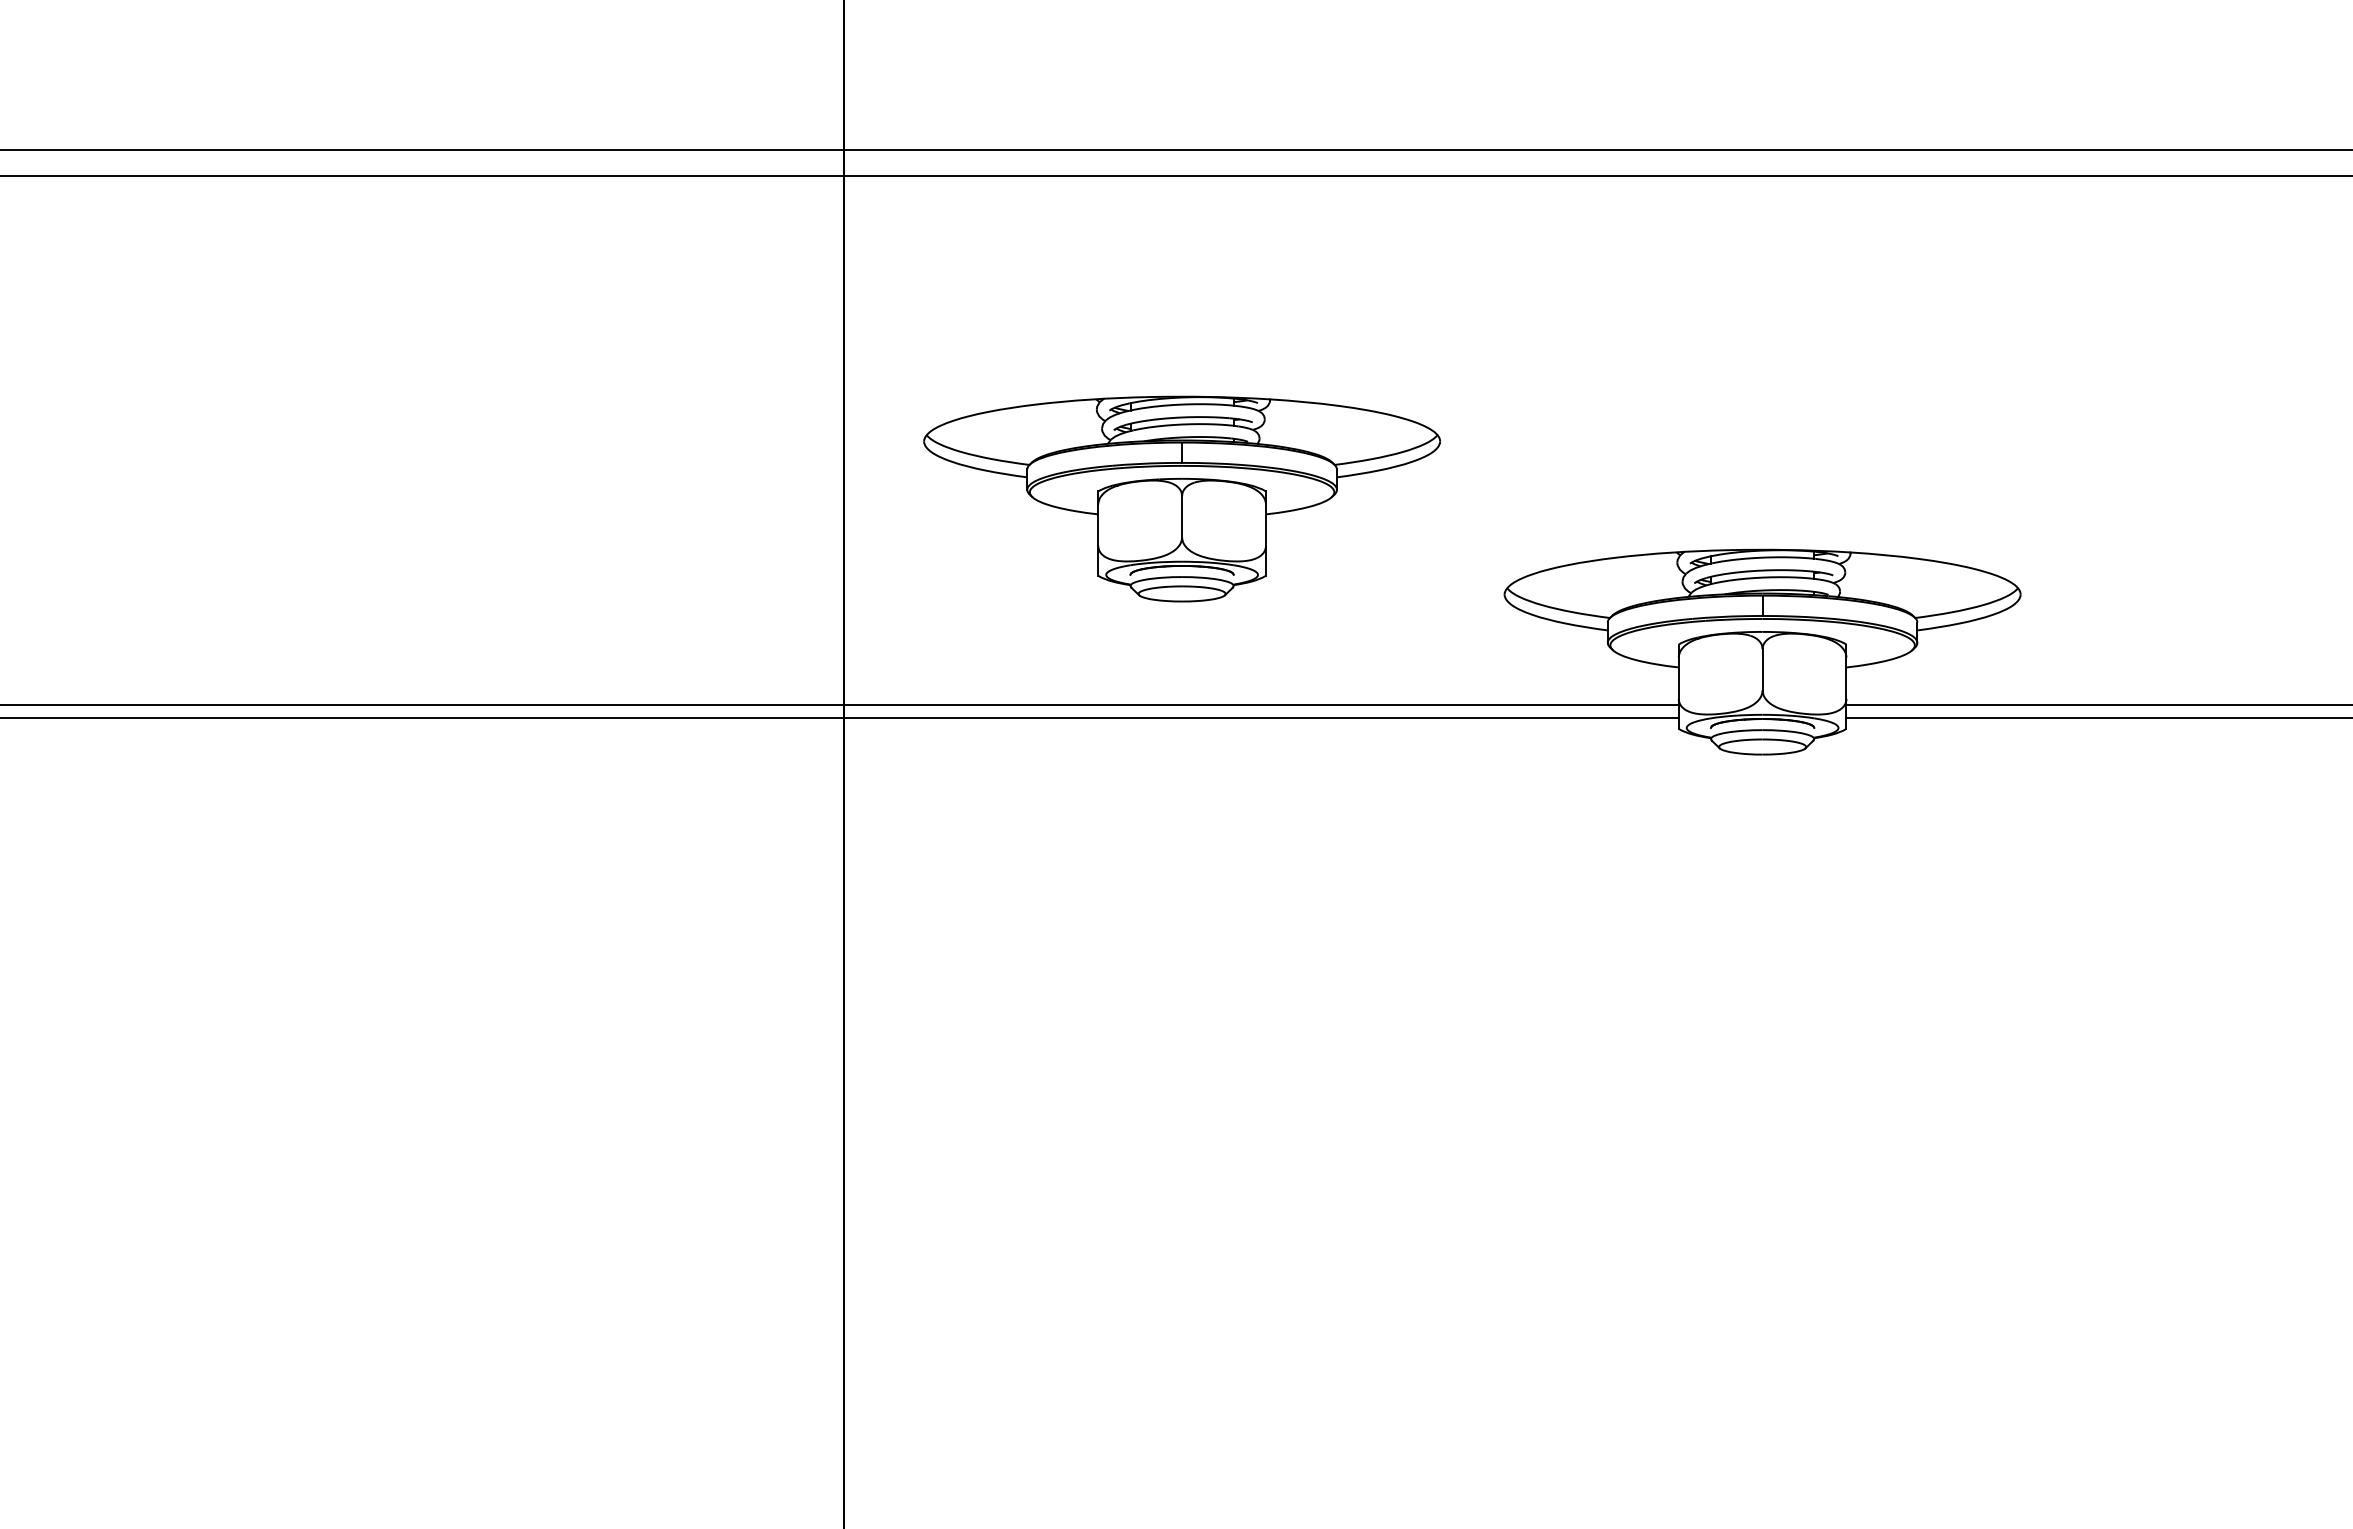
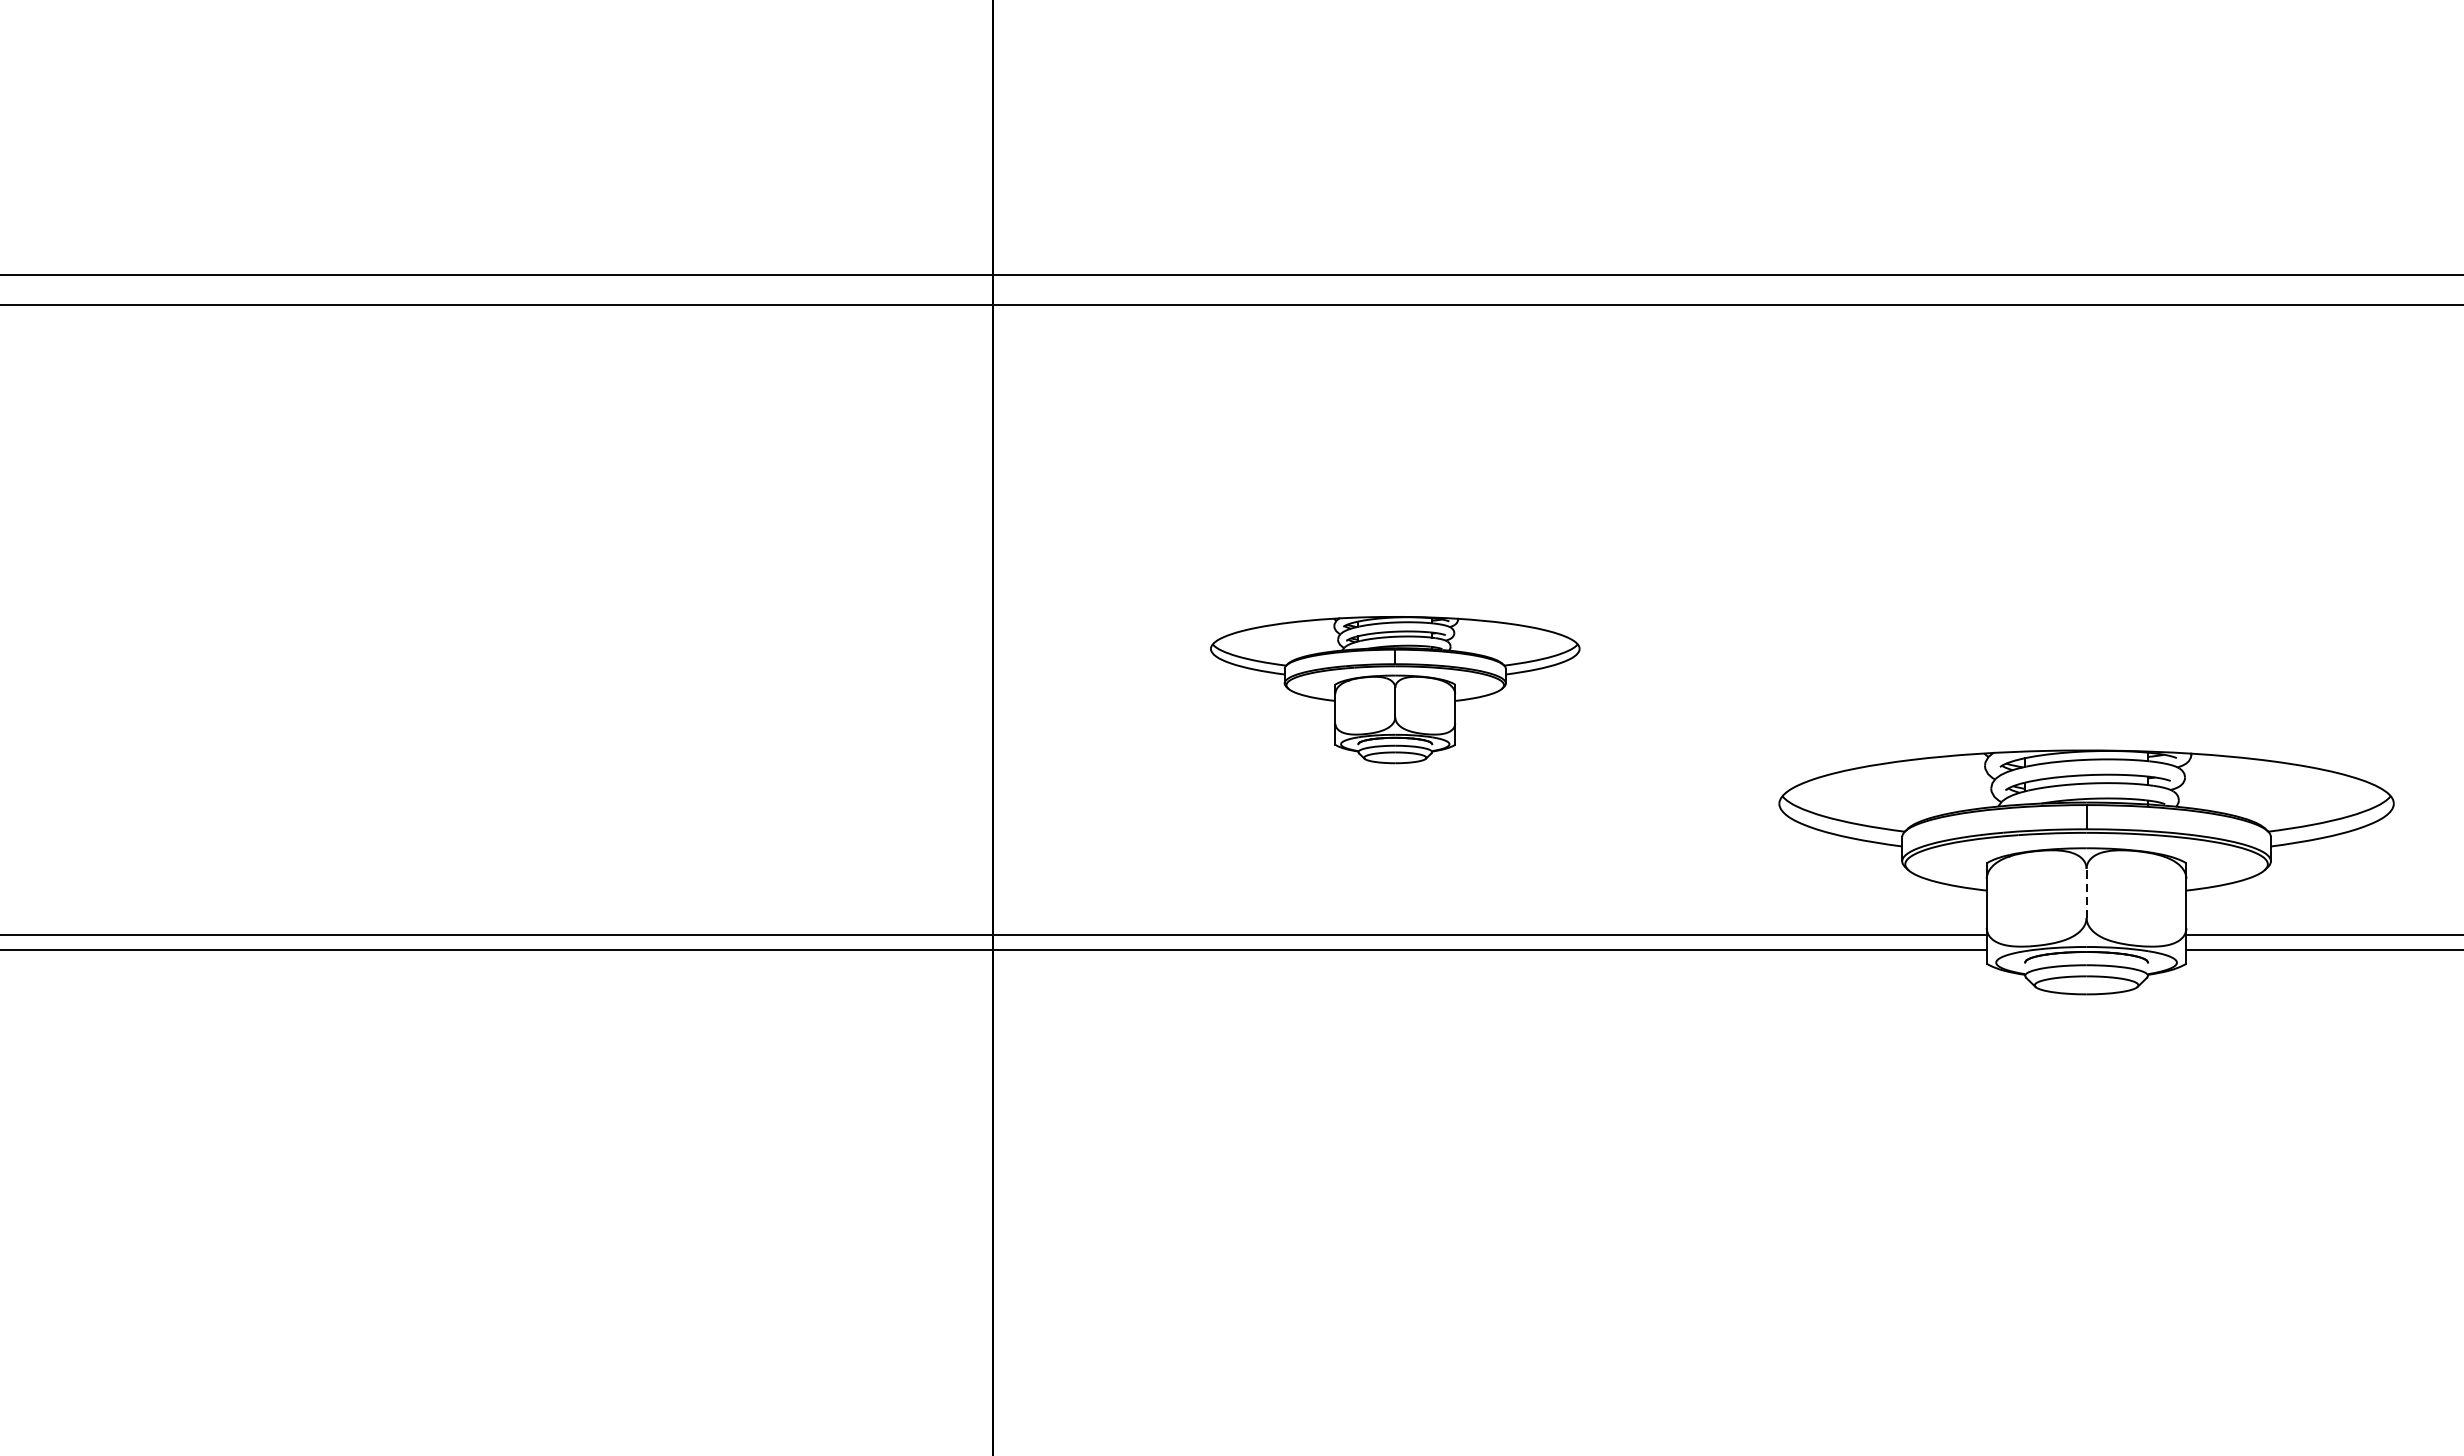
part: (1181, 498) -> (1394, 689), size x0.6
line: (1762, 669) -> (2086, 893), solid -> dashed

